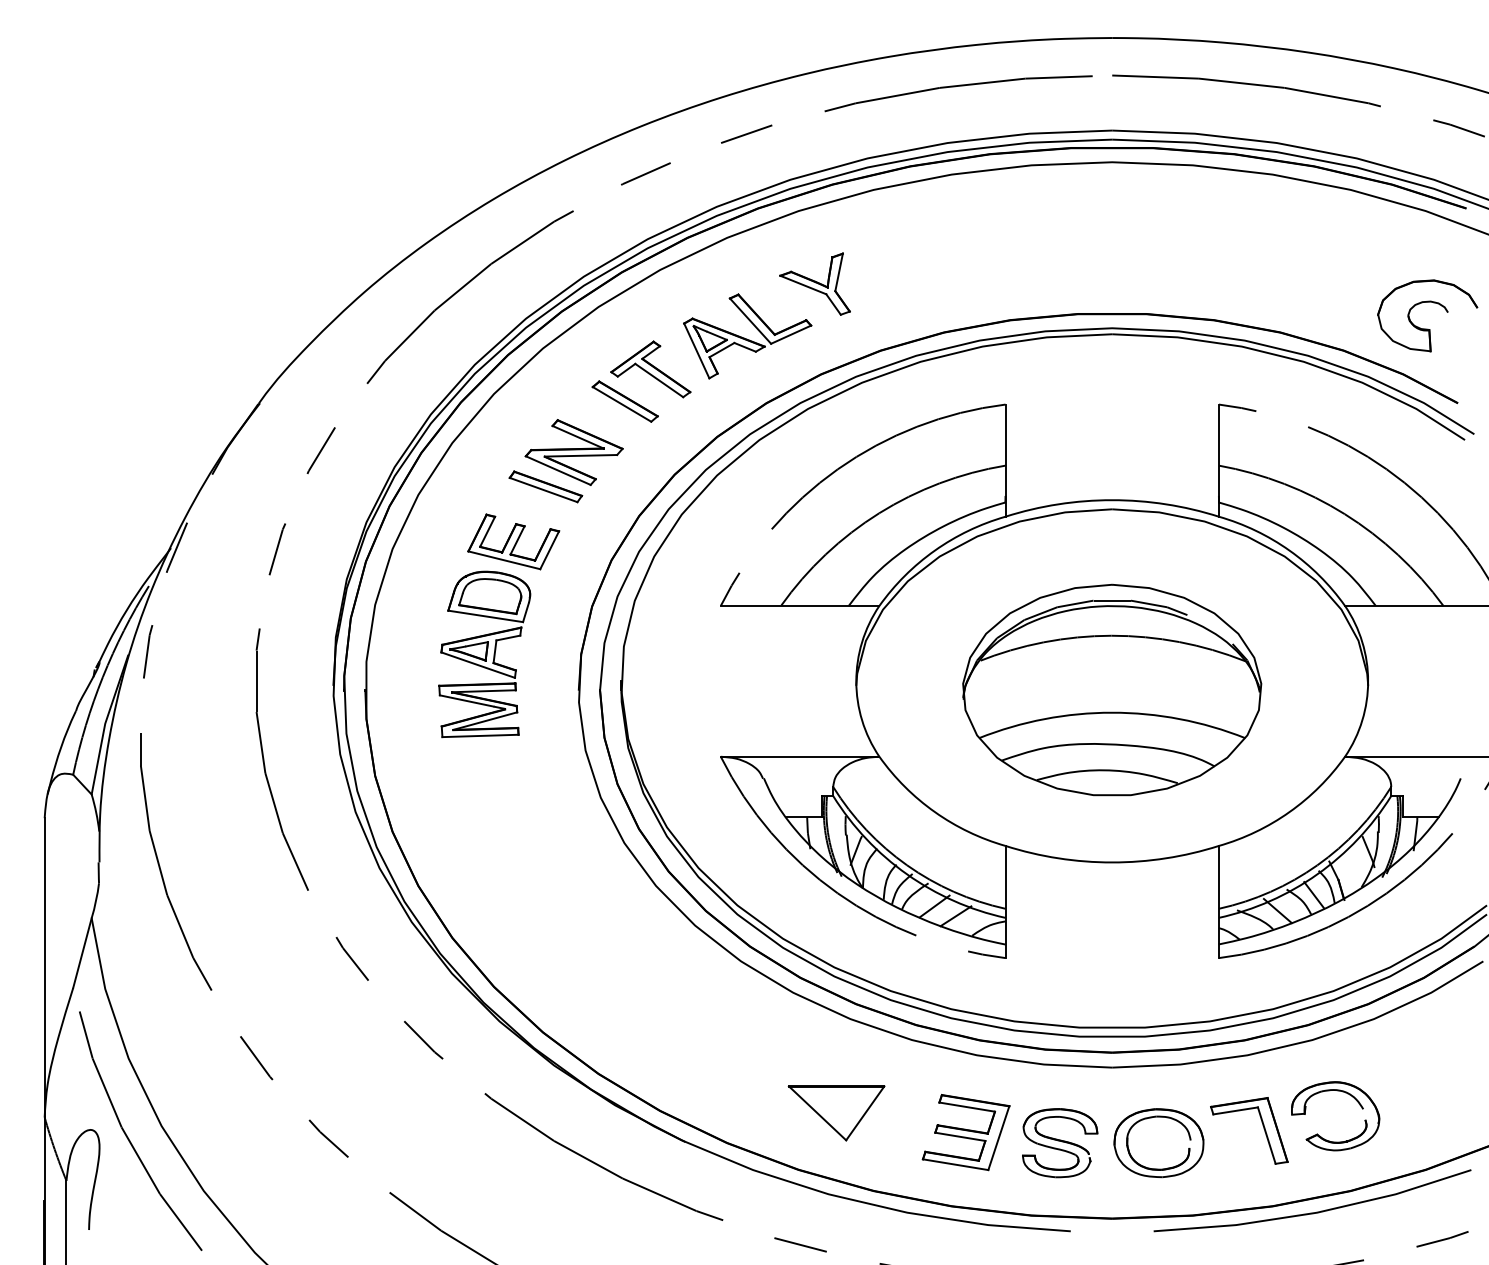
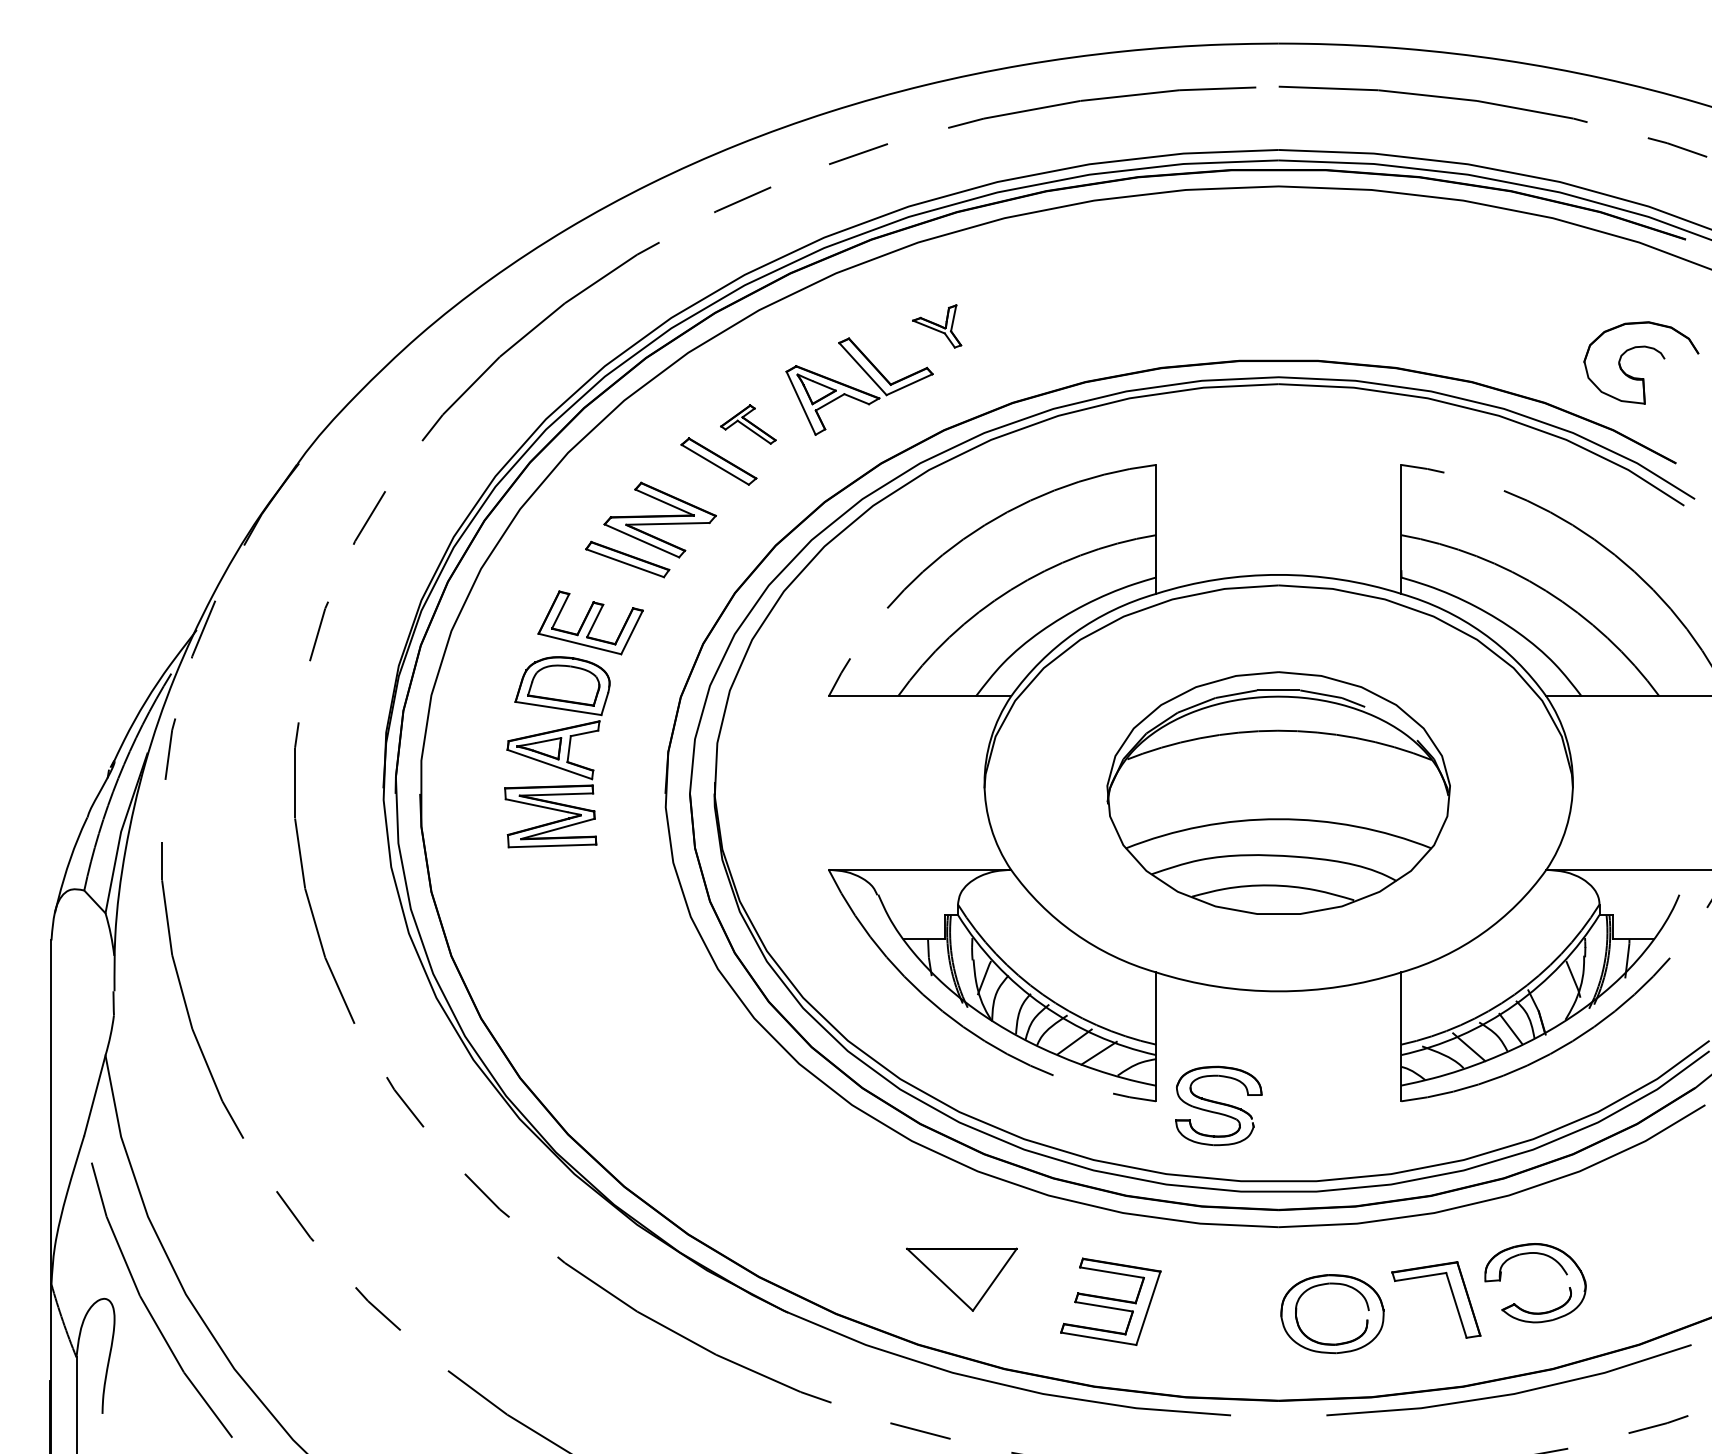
part: (814, 283) -> (936, 325), size x0.6
part: (650, 369) -> (747, 424), size x0.6
part: (1060, 1143) -> (1219, 1106), moved

